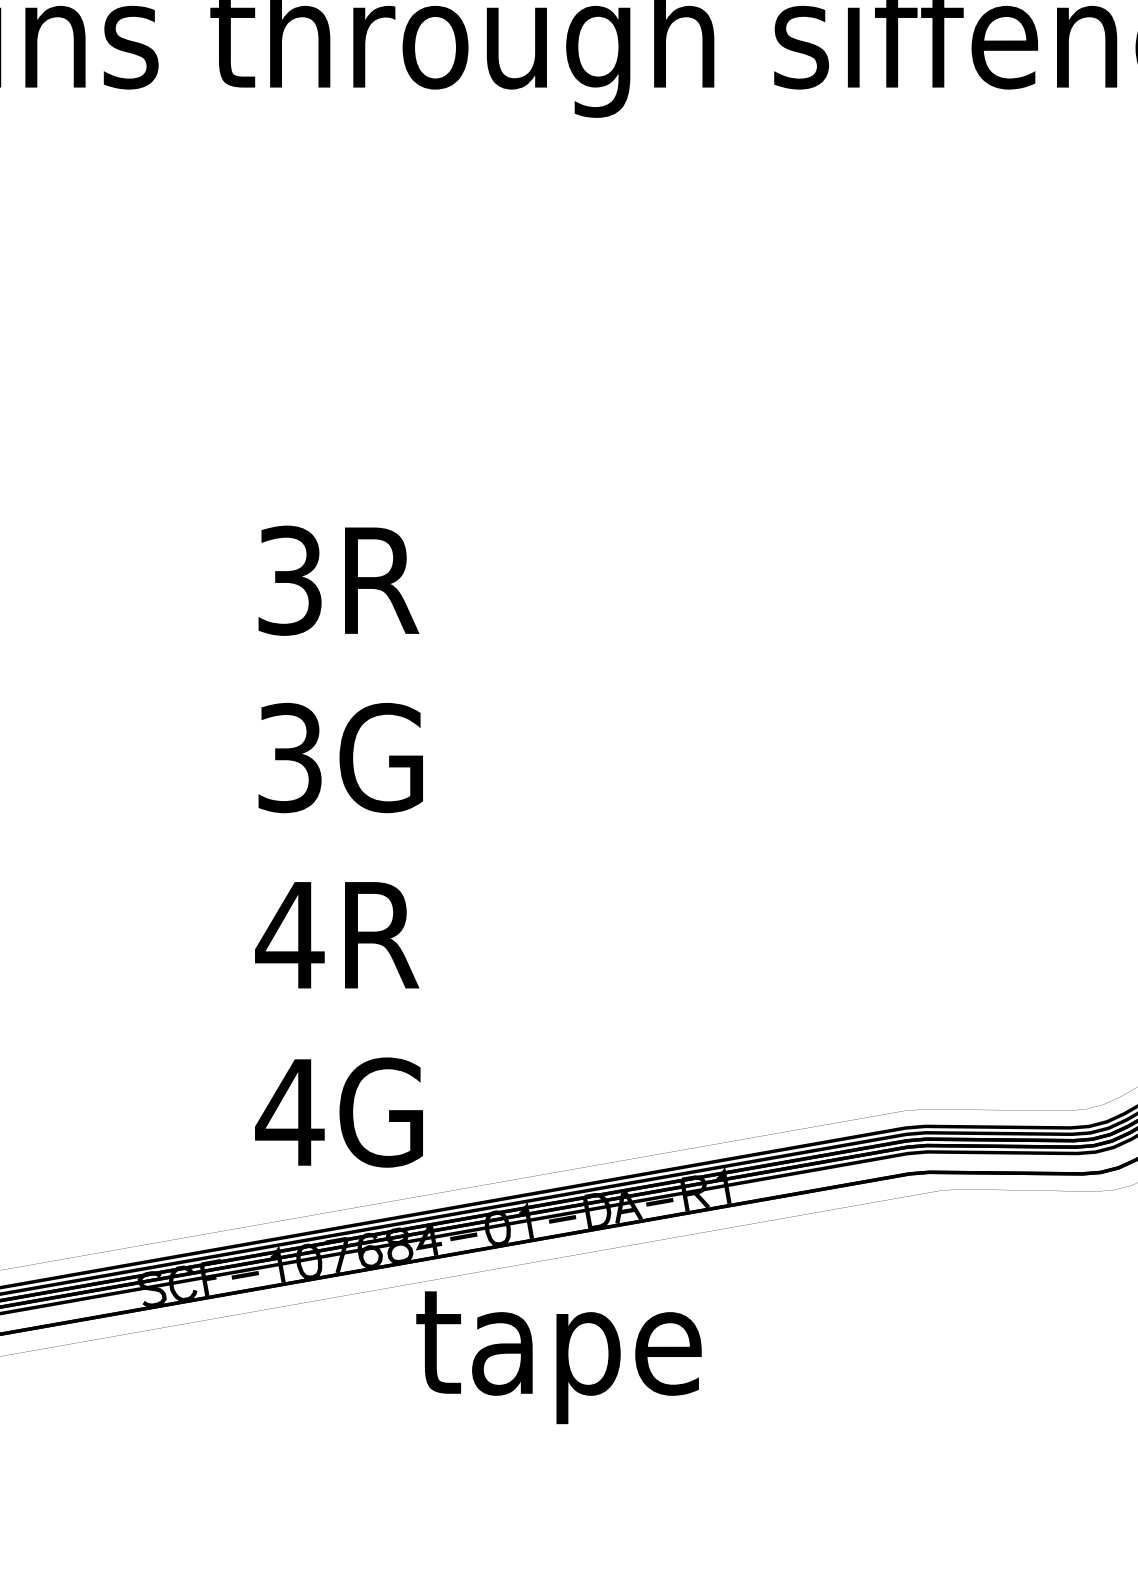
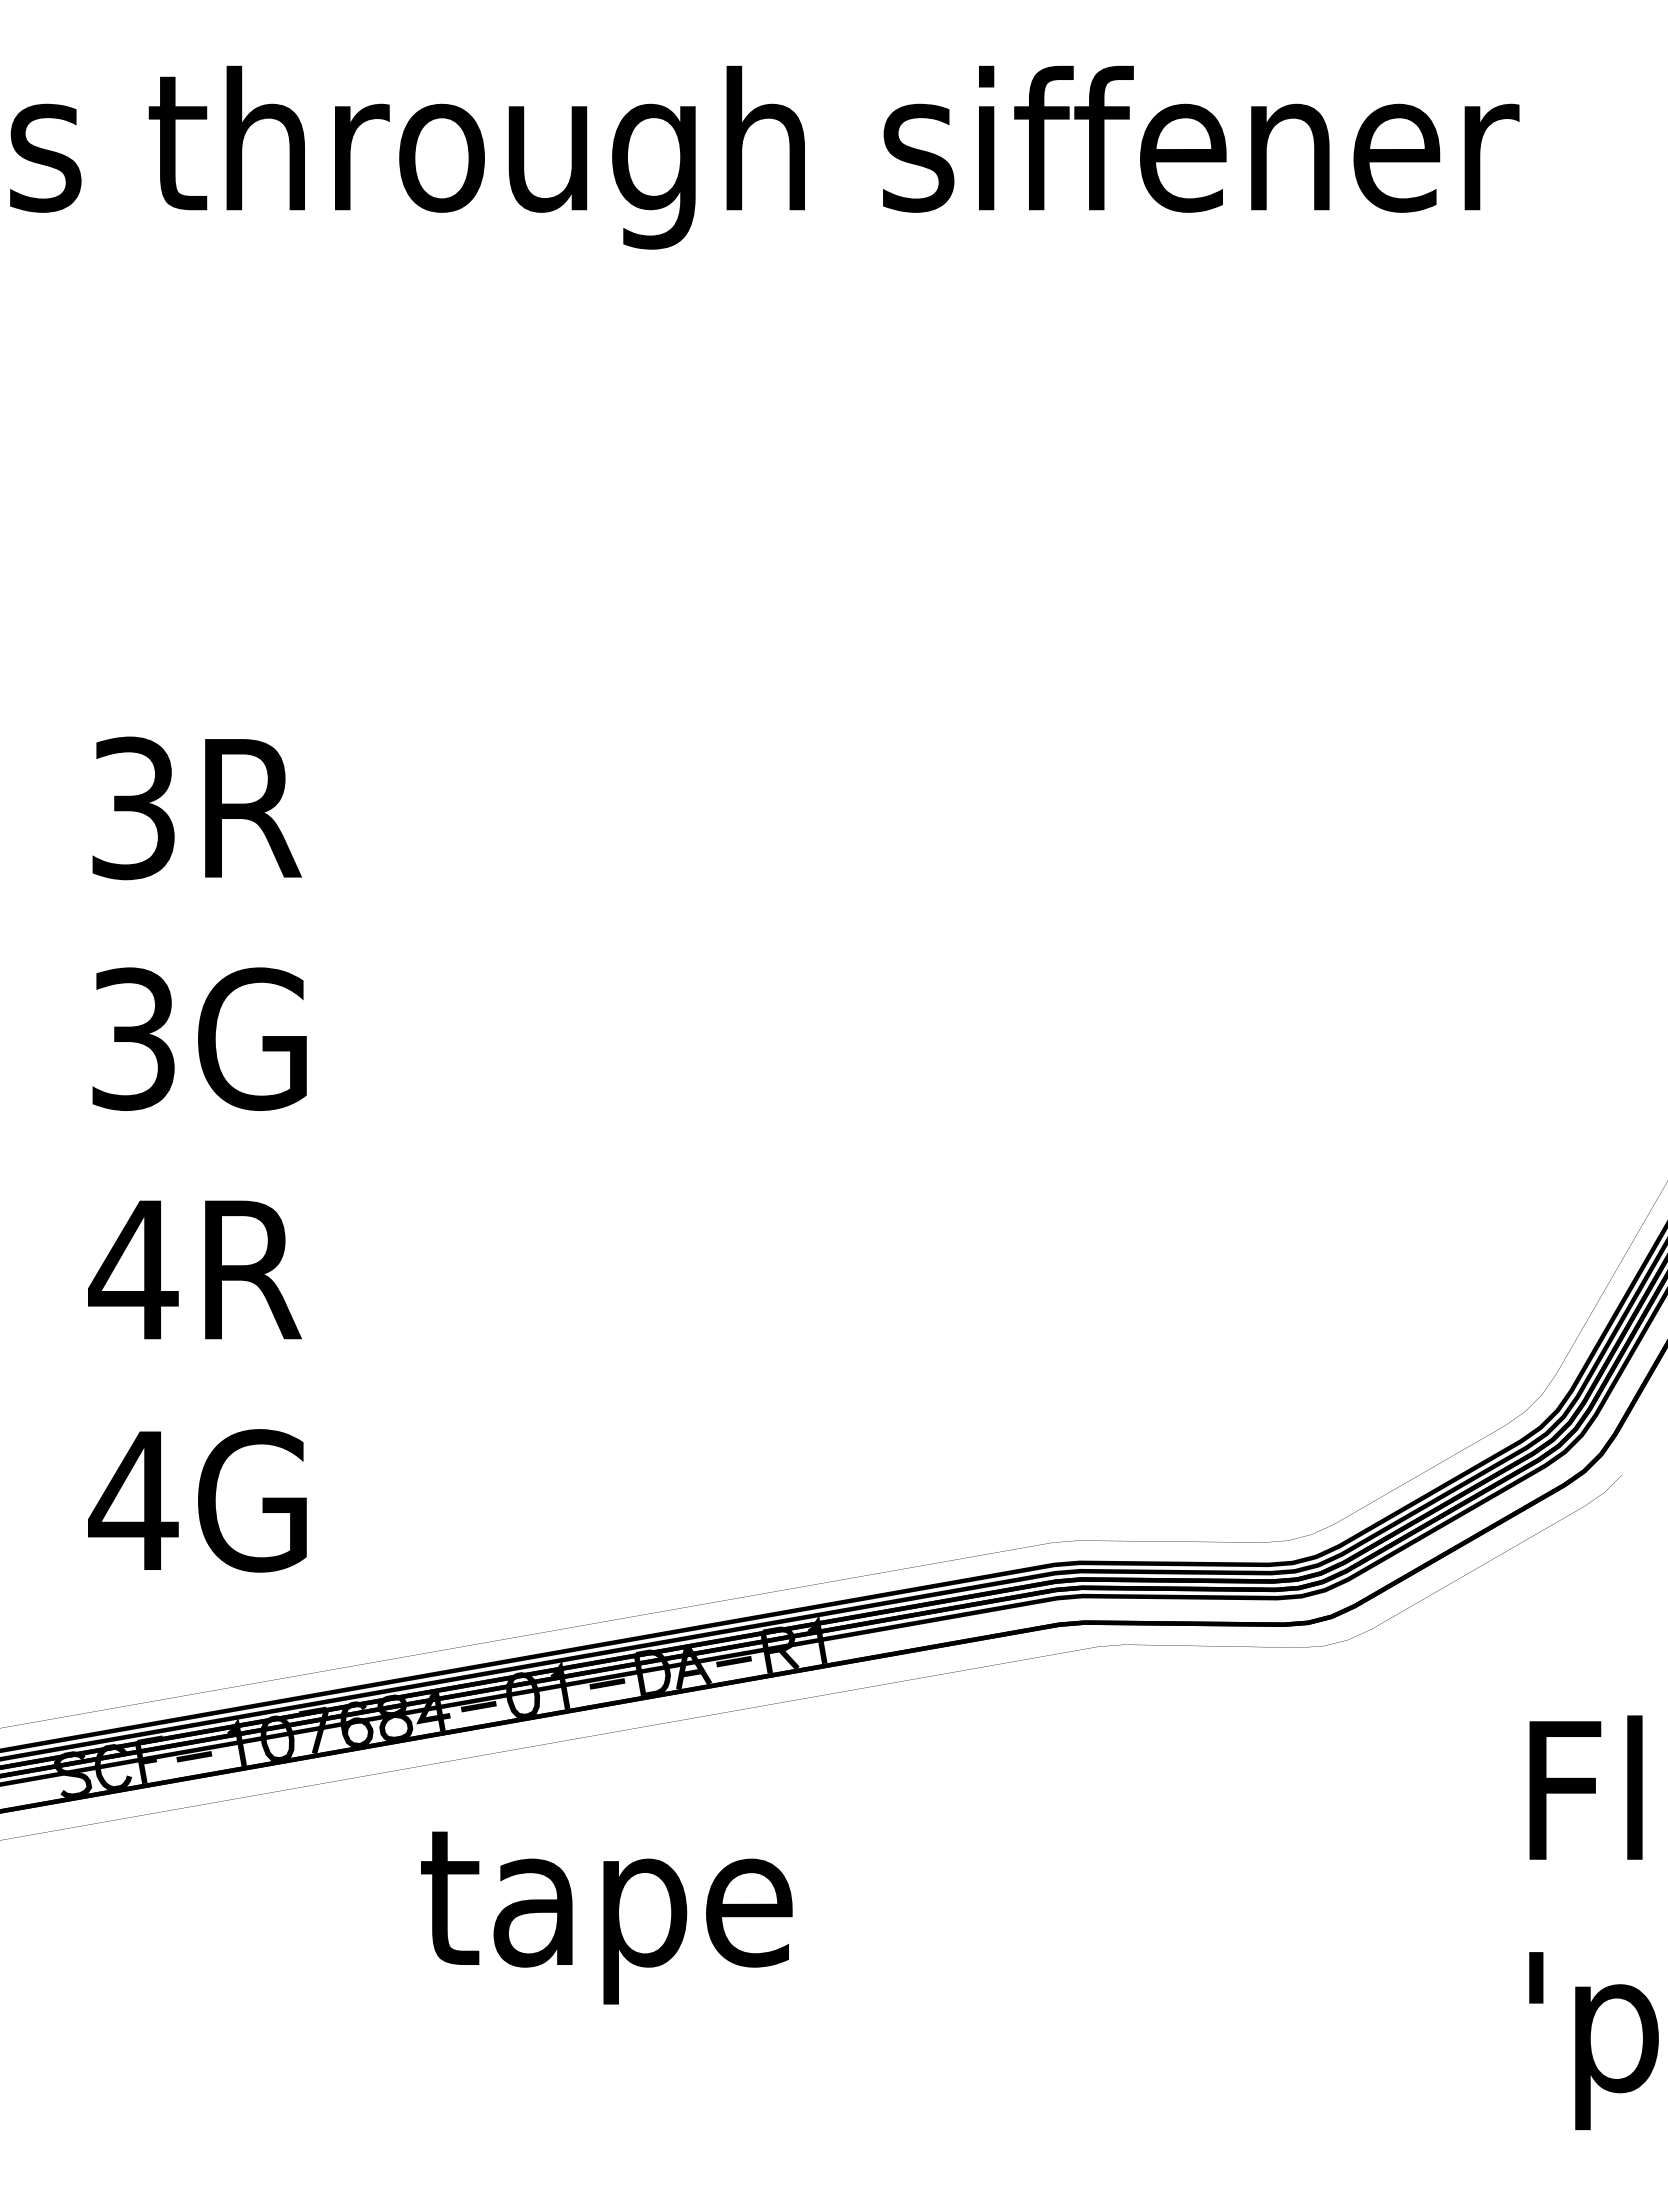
text: (339, 846) -> (197, 1154), moved
text: (558, 1357) -> (606, 1917), moved

